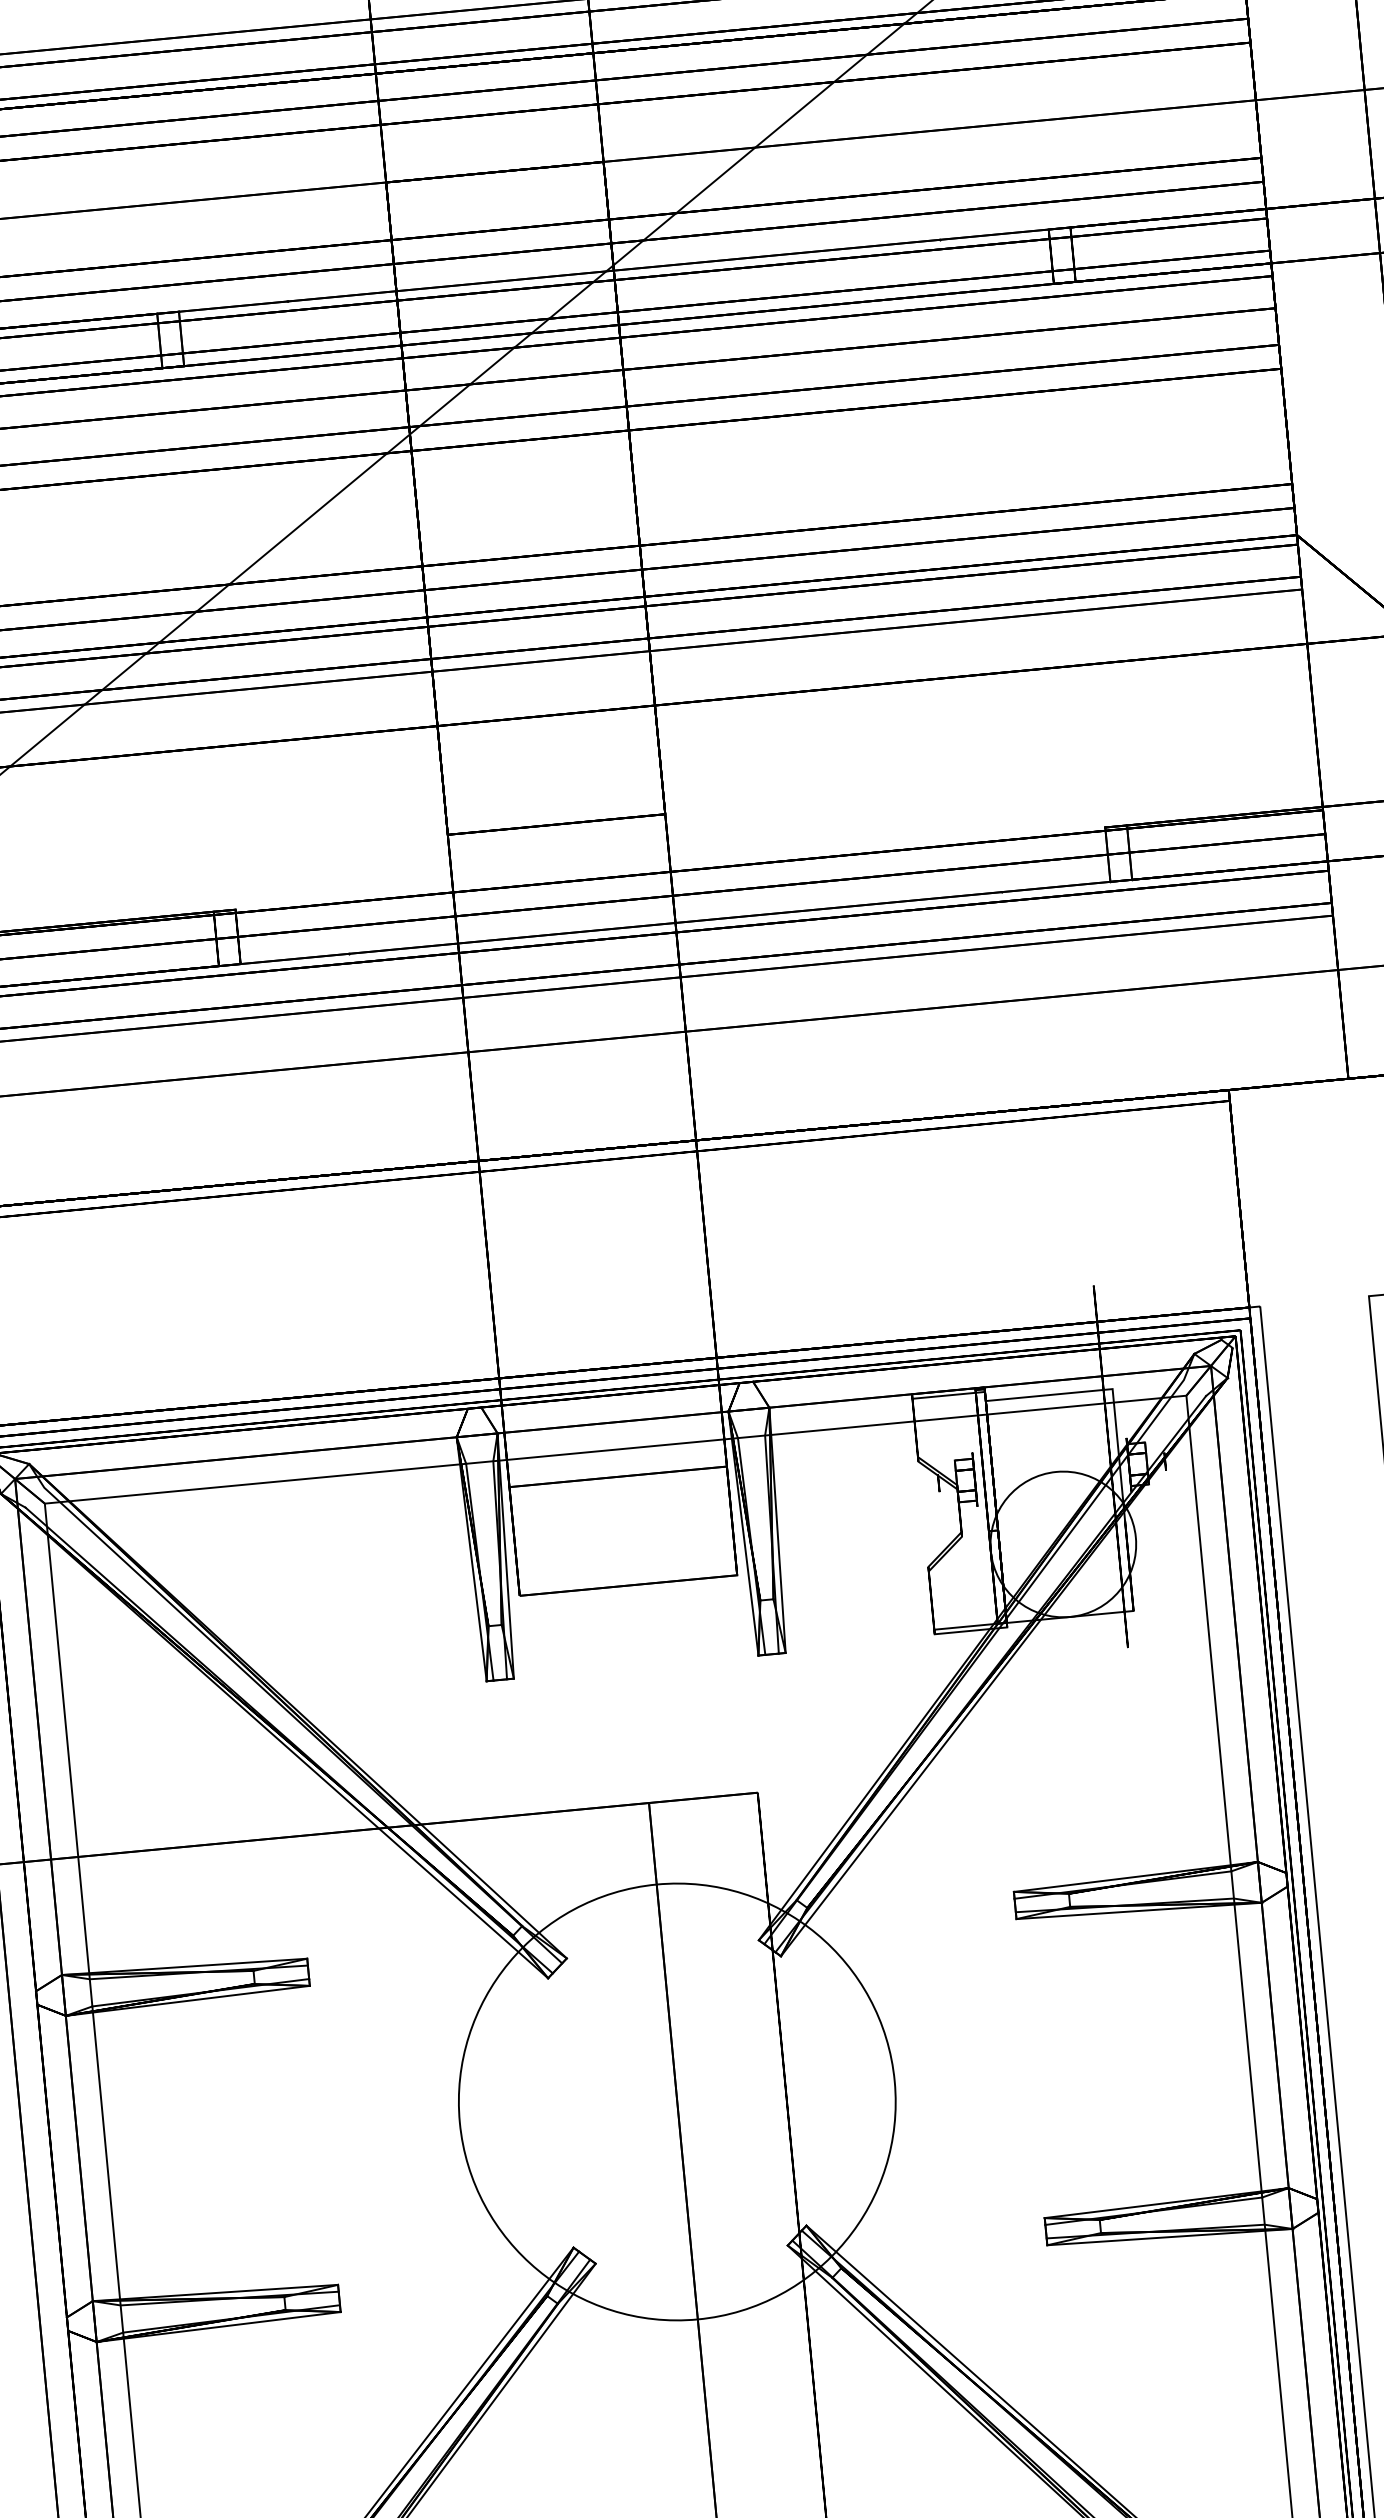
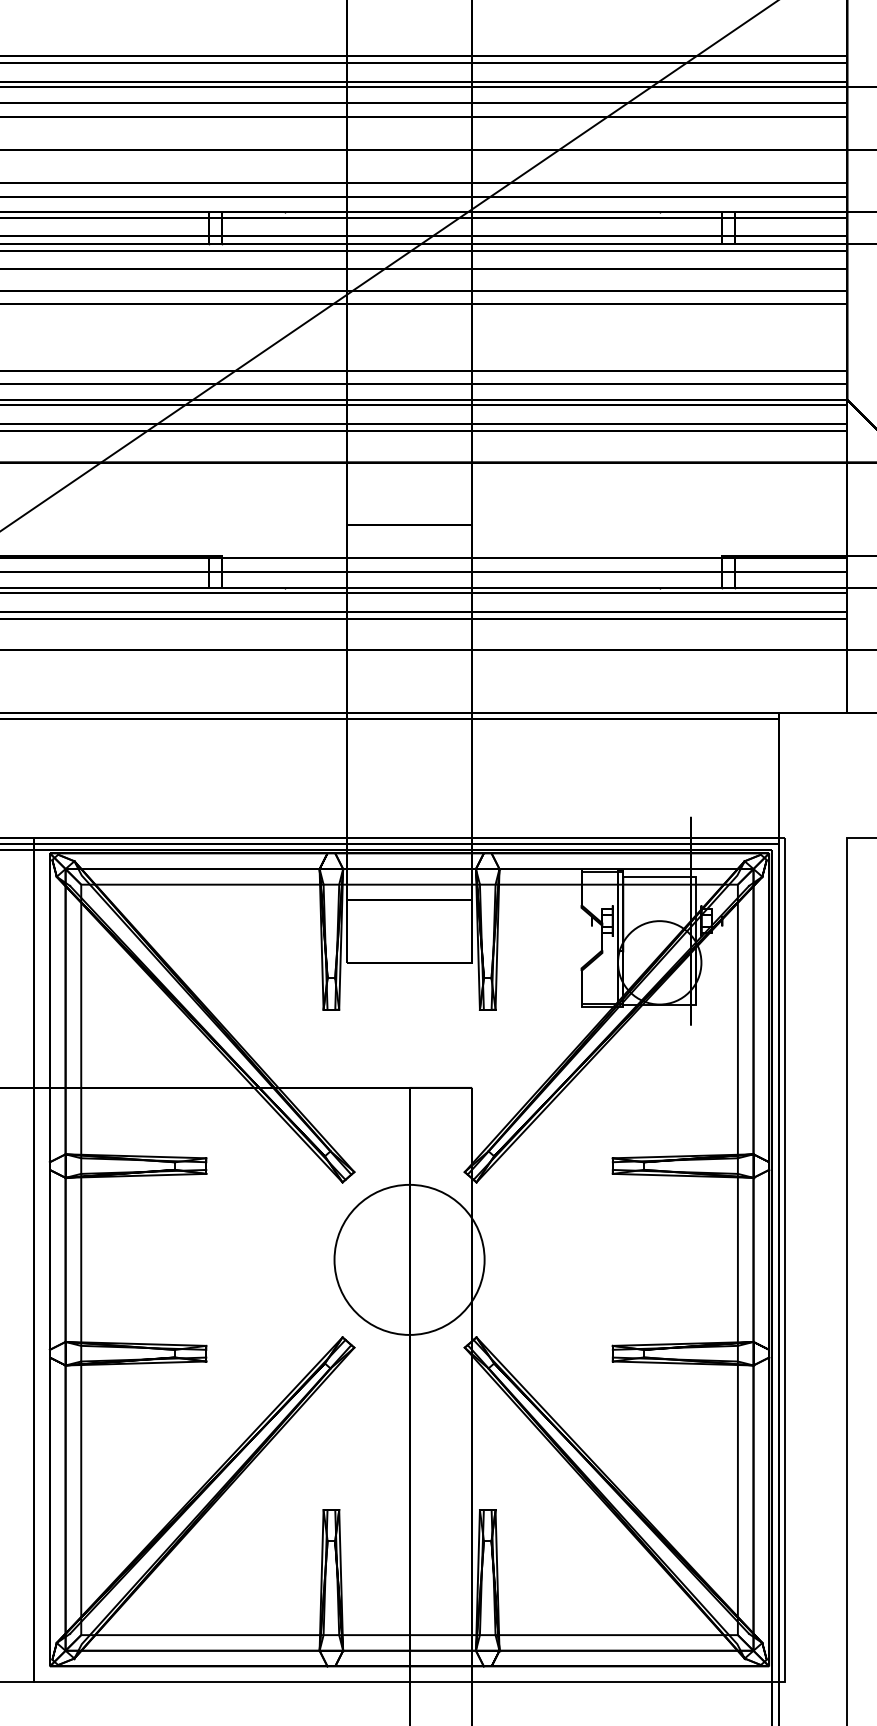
circle: (677, 2101) -> (409, 1259), size x0.6

